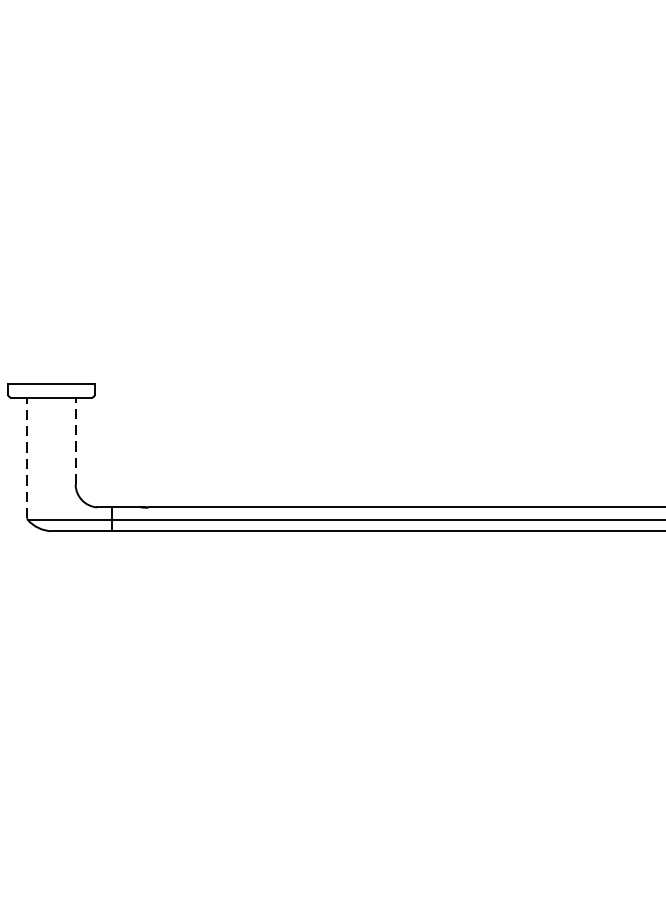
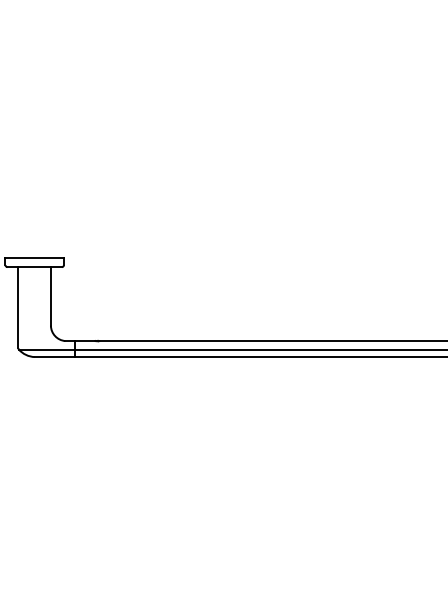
line: (74, 439) -> (50, 295), dashed -> solid
line: (27, 457) -> (18, 307), dashed -> solid

